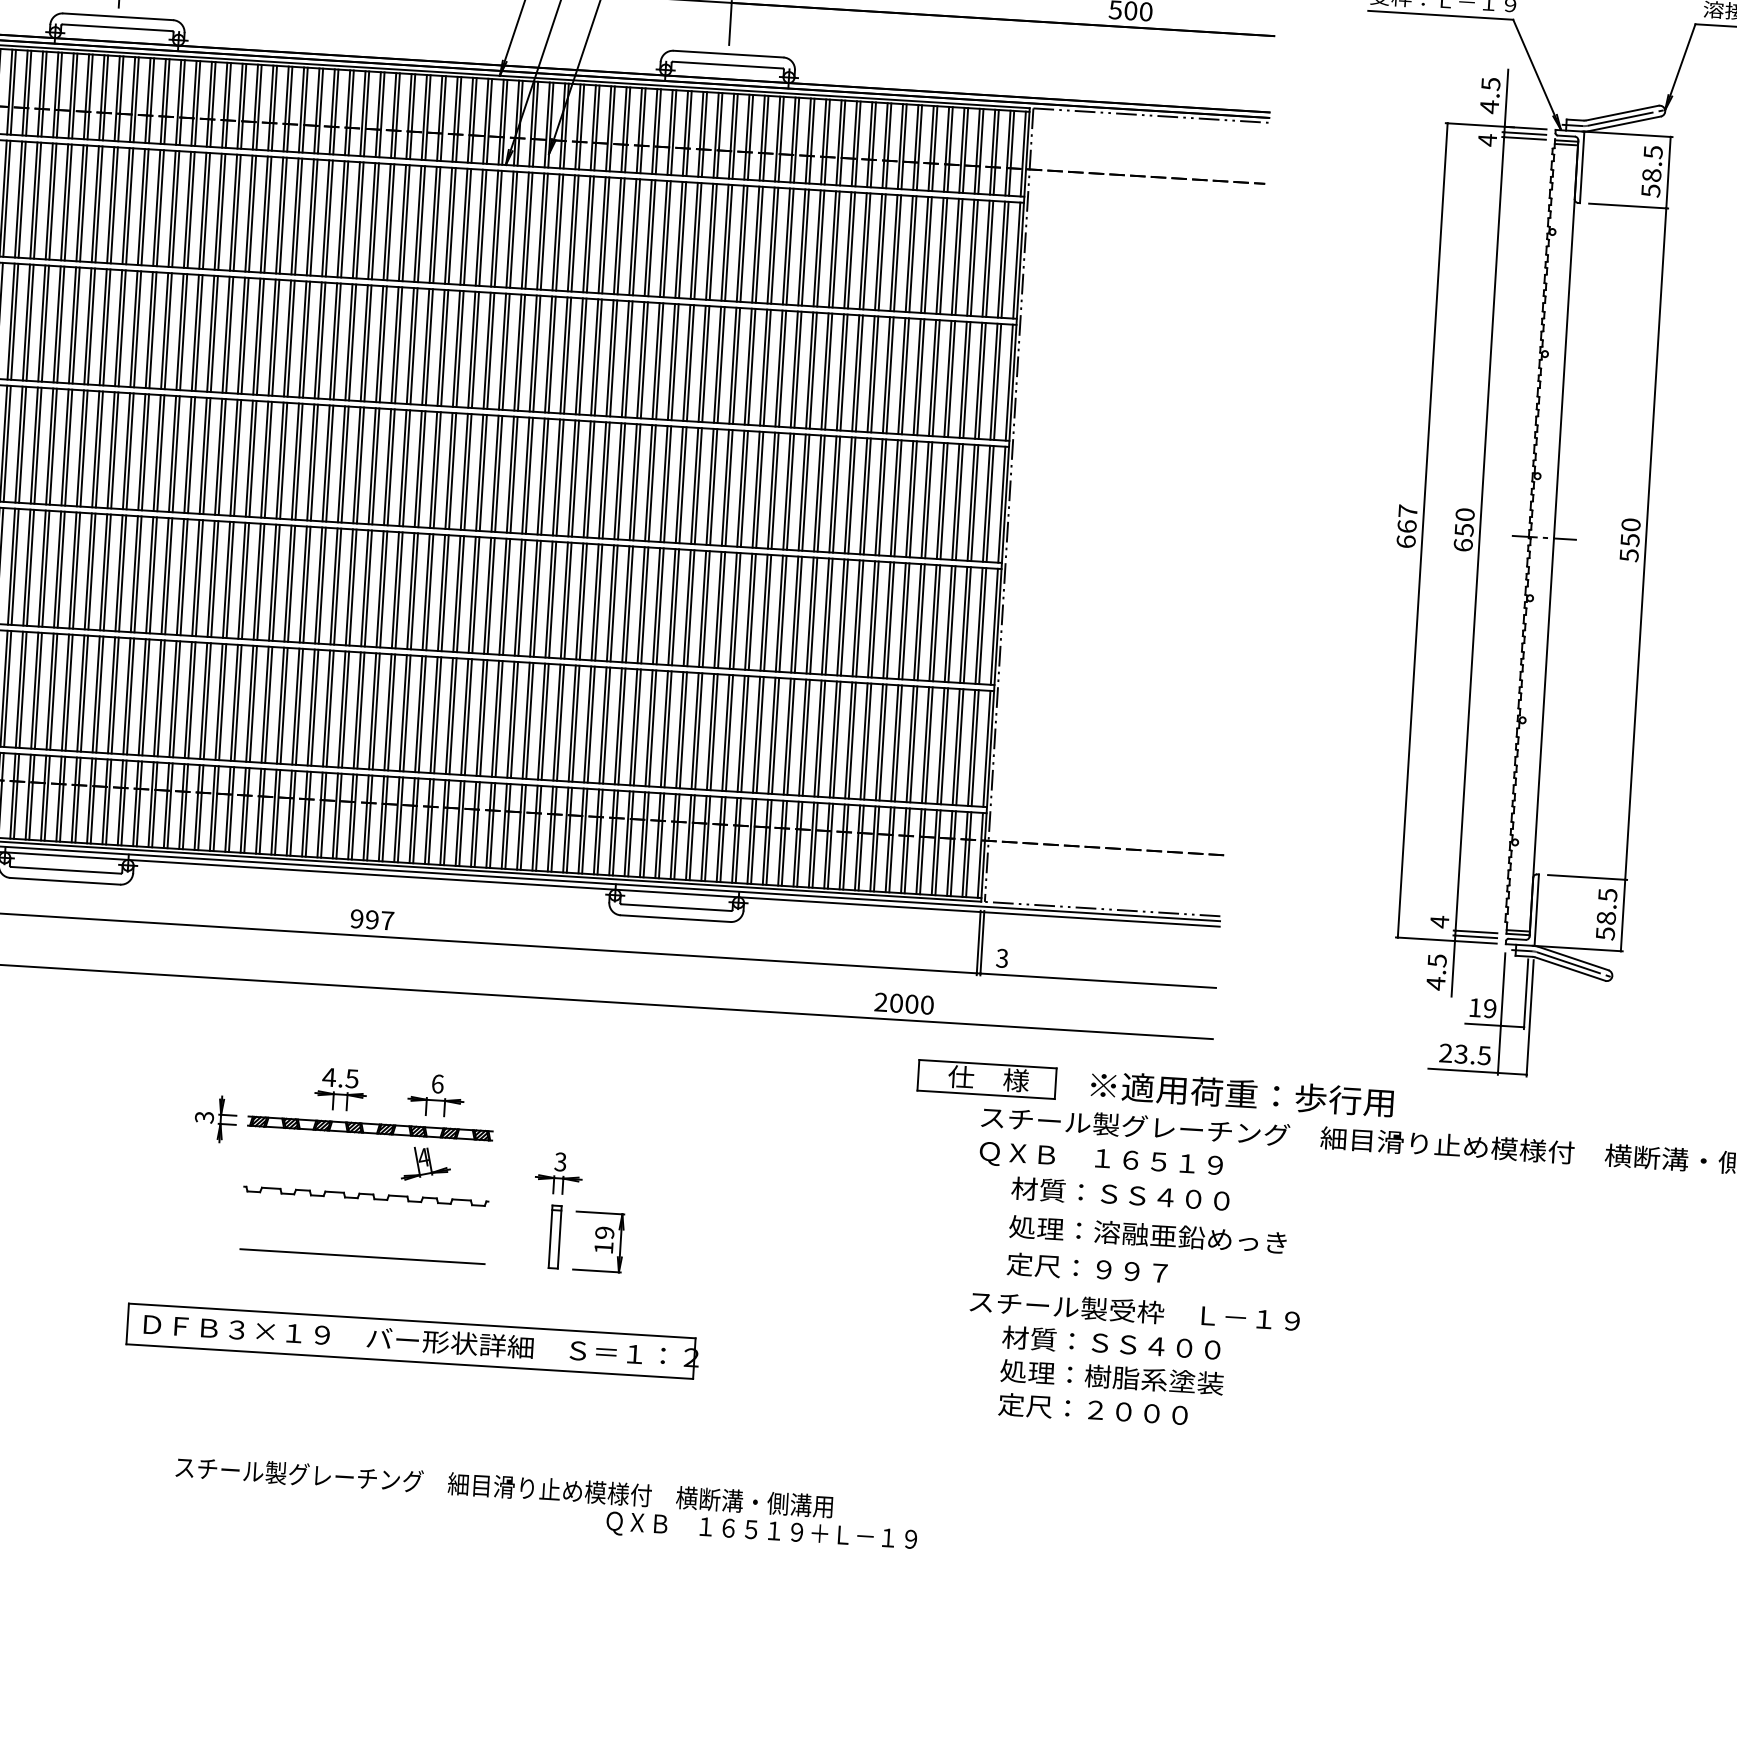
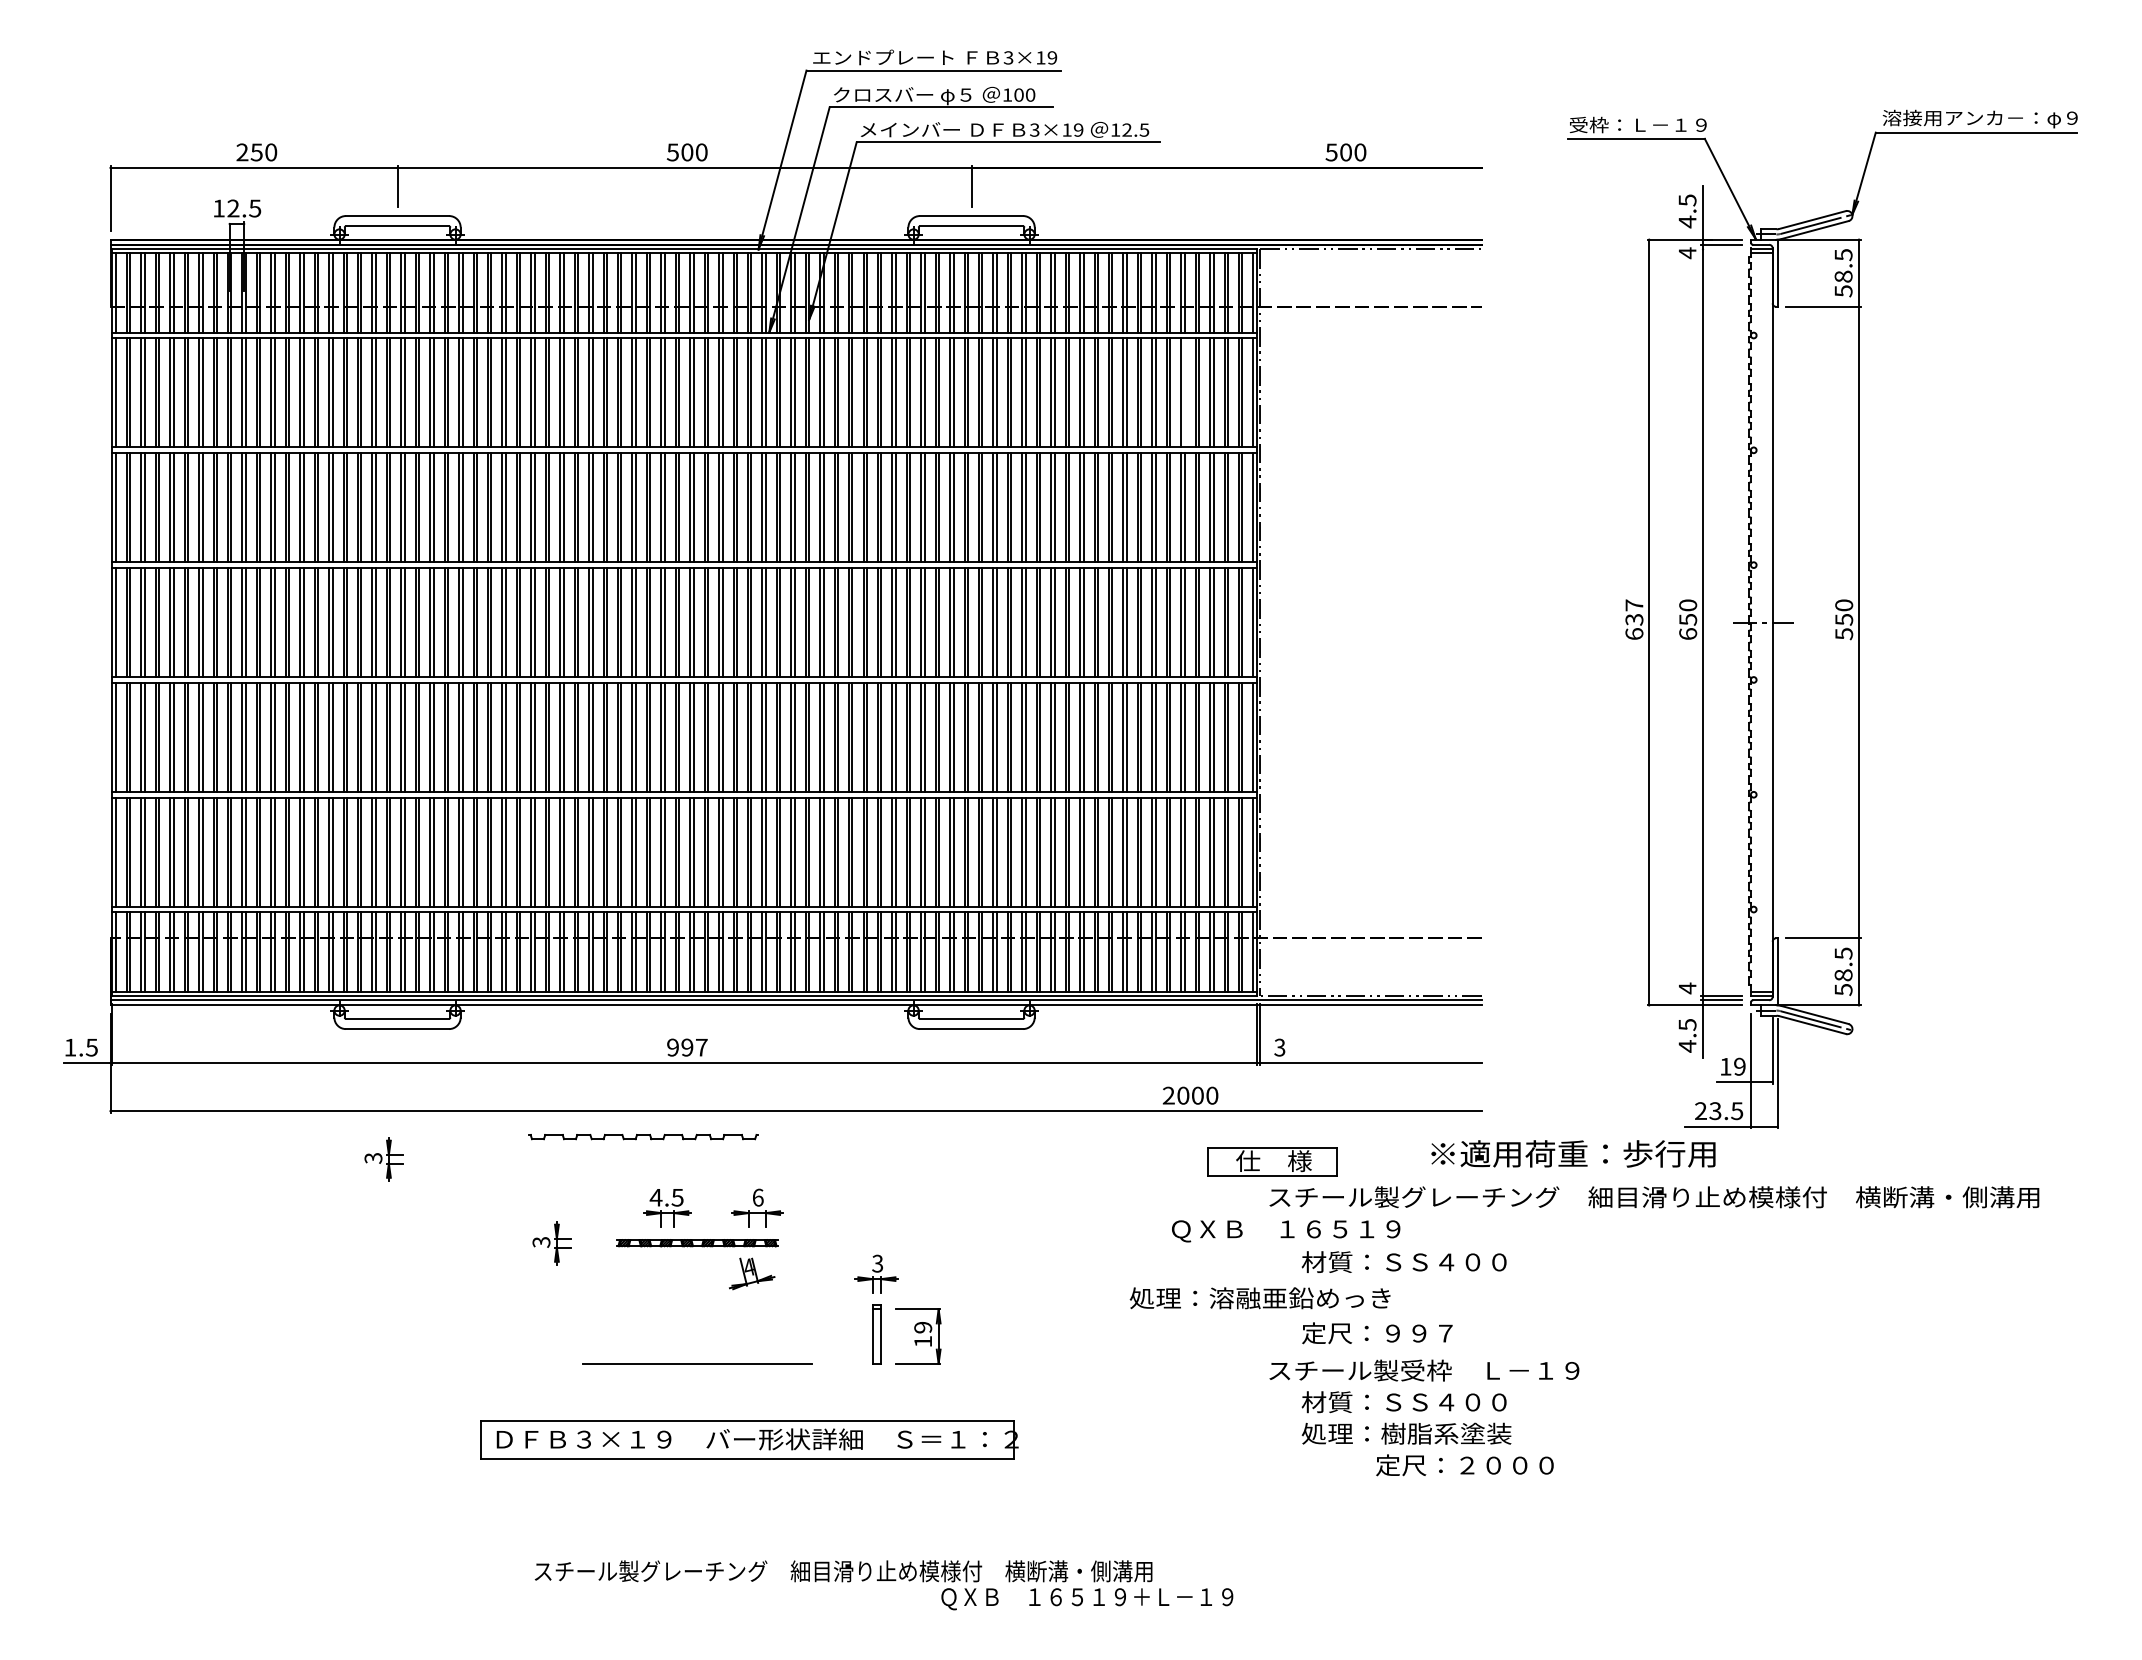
line: (1523, 138) -> (1721, 249), removed
line: (943, 255) -> (1184, 392), removed
text: (1407, 526) -> (1634, 619), 667 -> 637
part: (41, 1019) -> (383, 1159), added
text: (1242, 1093) -> (1573, 1153), moved
part: (370, 1127) -> (697, 1242), size x0.7
text: (1101, 1160) -> (1286, 1231), moved
part: (366, 1196) -> (643, 1137), moved
text: (1147, 1235) -> (1259, 1298), moved
text: (1092, 1409) -> (1464, 1465), moved

